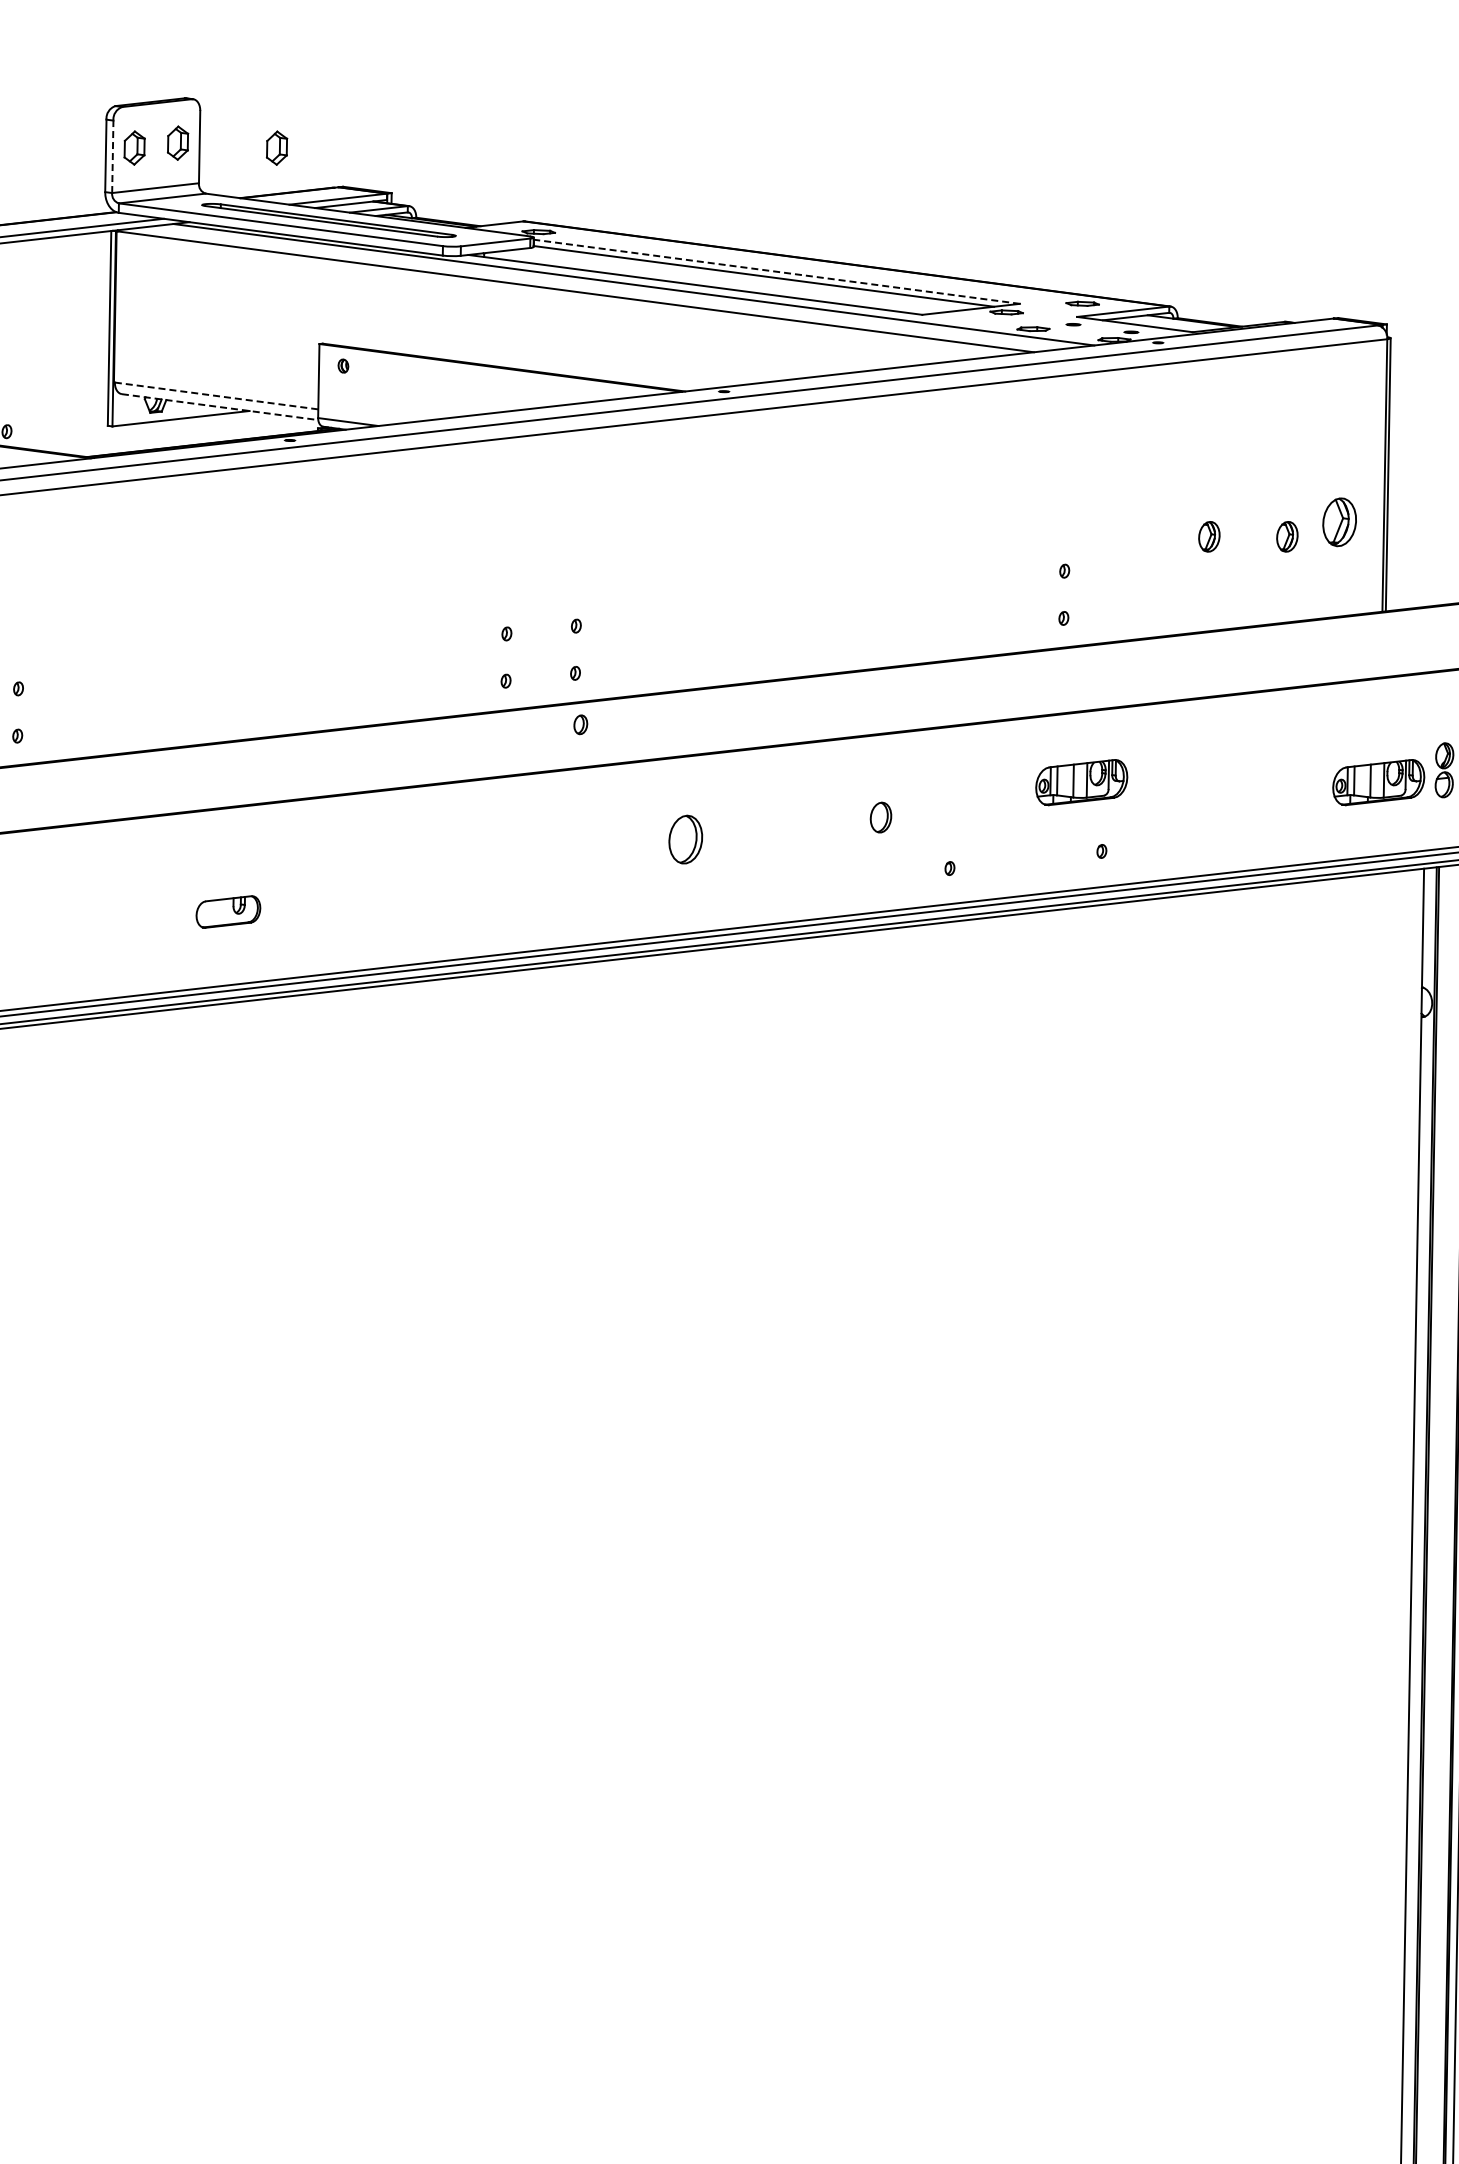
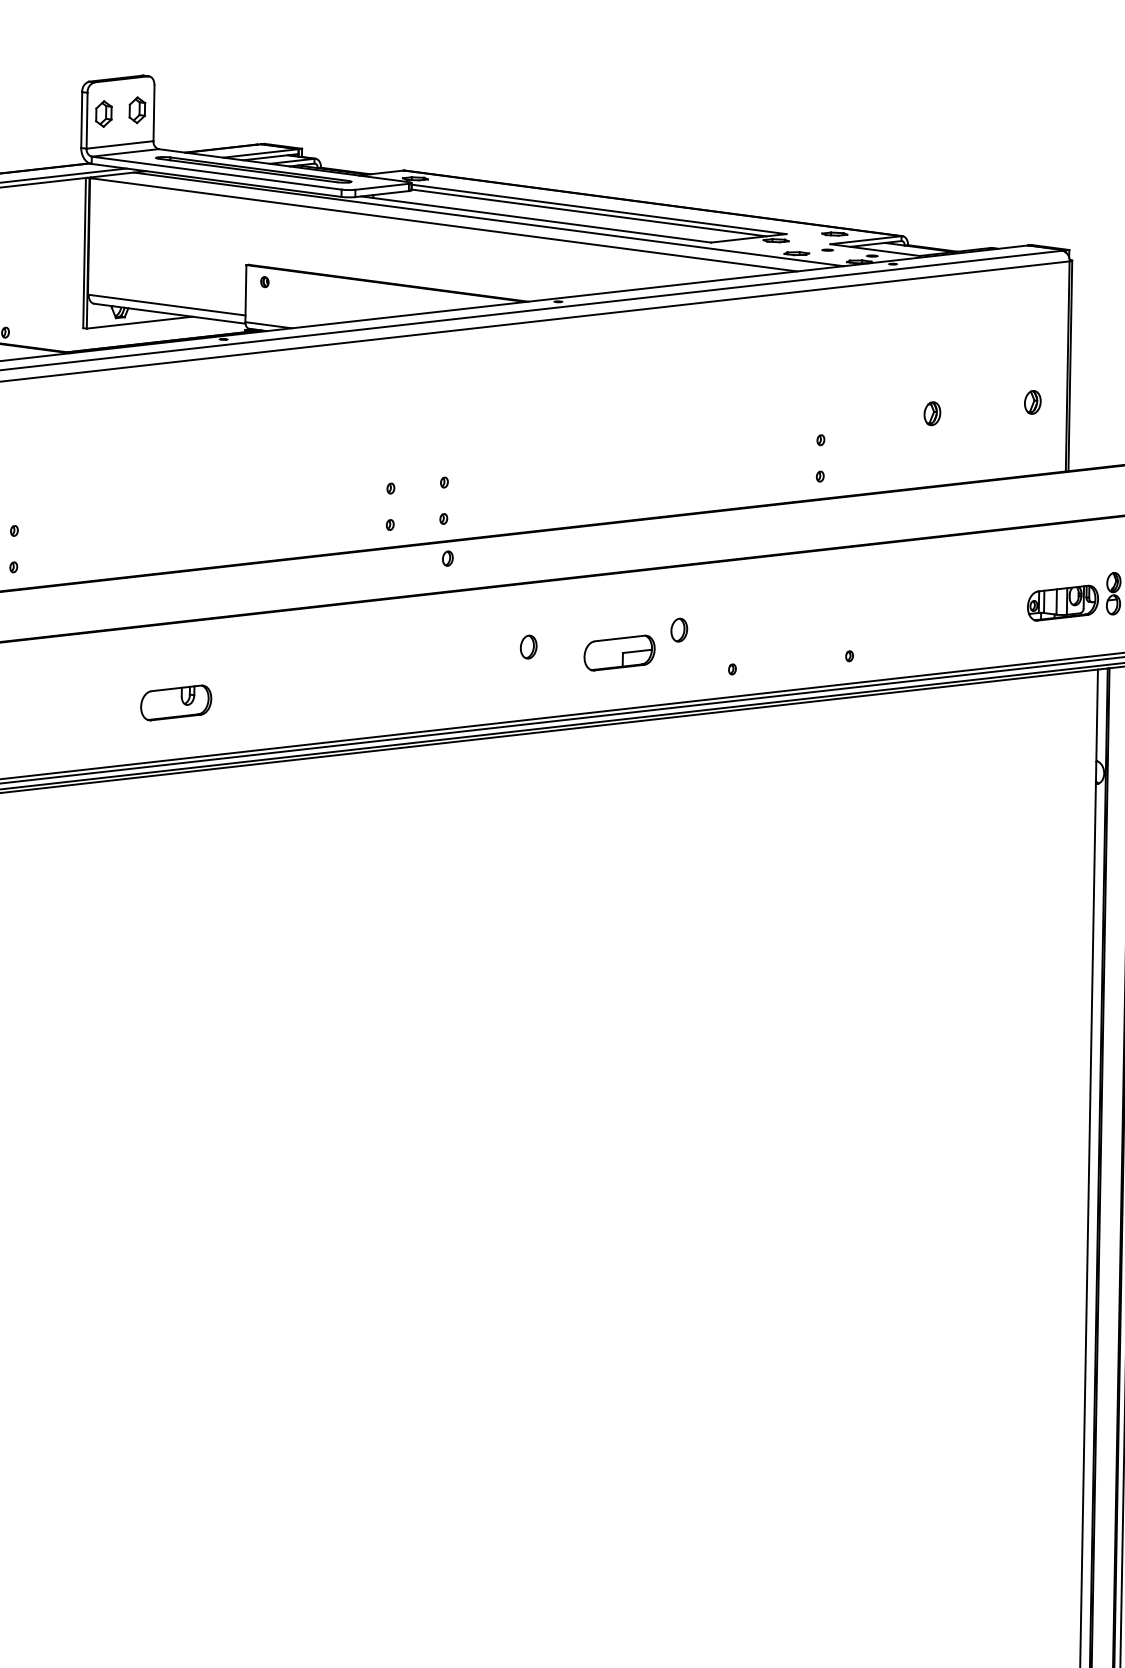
part: (277, 147) -> (214, 113), removed
line: (112, 156) -> (86, 120), dashed -> solid
line: (776, 271) -> (598, 209), dashed -> solid
line: (216, 395) -> (167, 304), dashed -> solid
line: (220, 407) -> (170, 314), dashed -> solid
part: (1339, 521) -> (1032, 401), size x0.62
part: (1287, 536) -> (992, 413), removed
part: (1081, 782) -> (833, 603), removed
part: (685, 839) -> (528, 647), size x0.62
part: (803, 846) -> (619, 652), added
part: (228, 911) -> (176, 702), size x1.43

